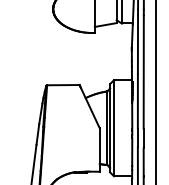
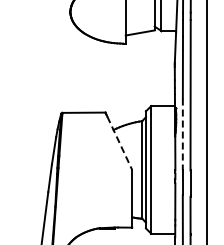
line: (137, 101) -> (182, 134), solid -> dashed
line: (90, 108) -> (119, 143), solid -> dashed

